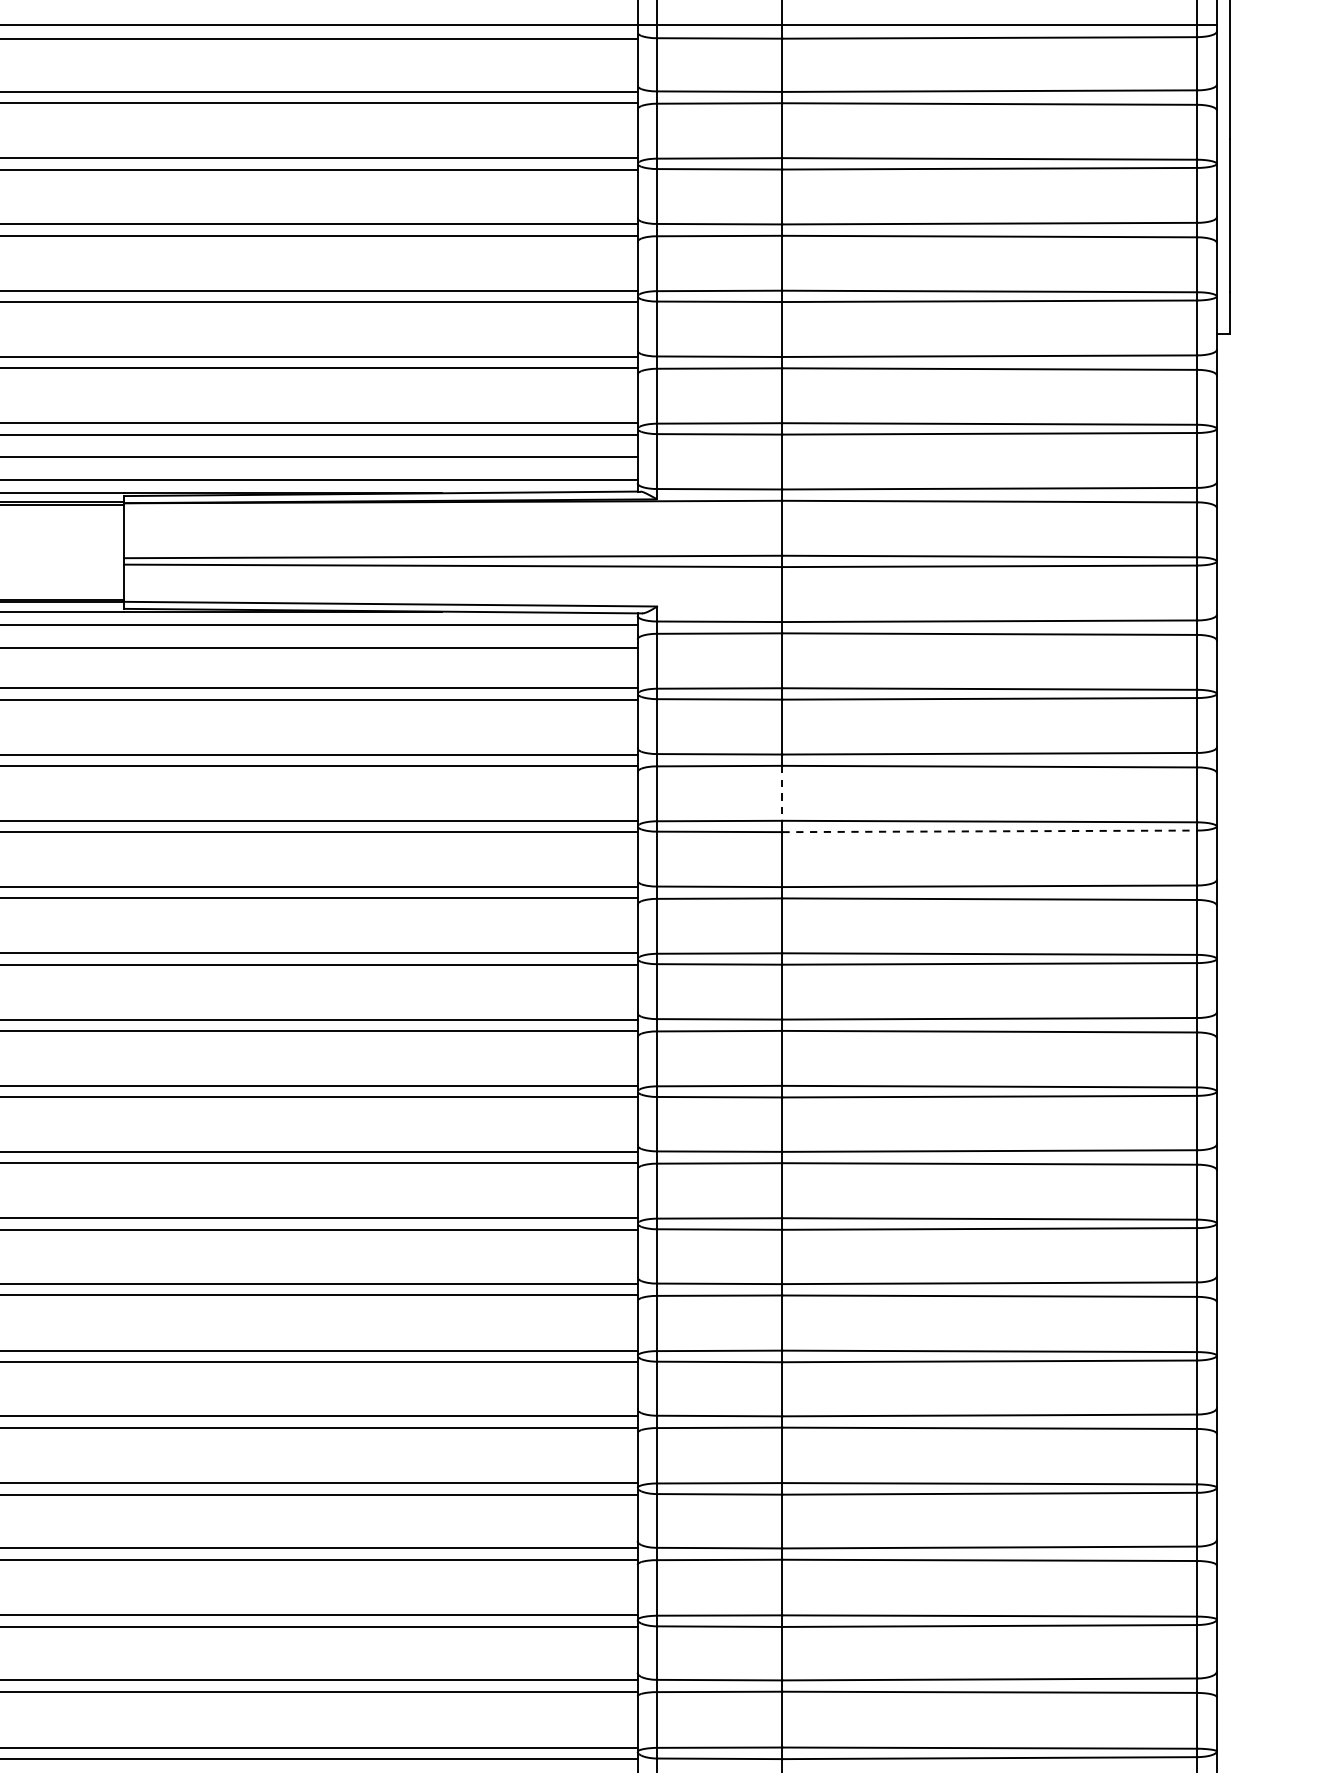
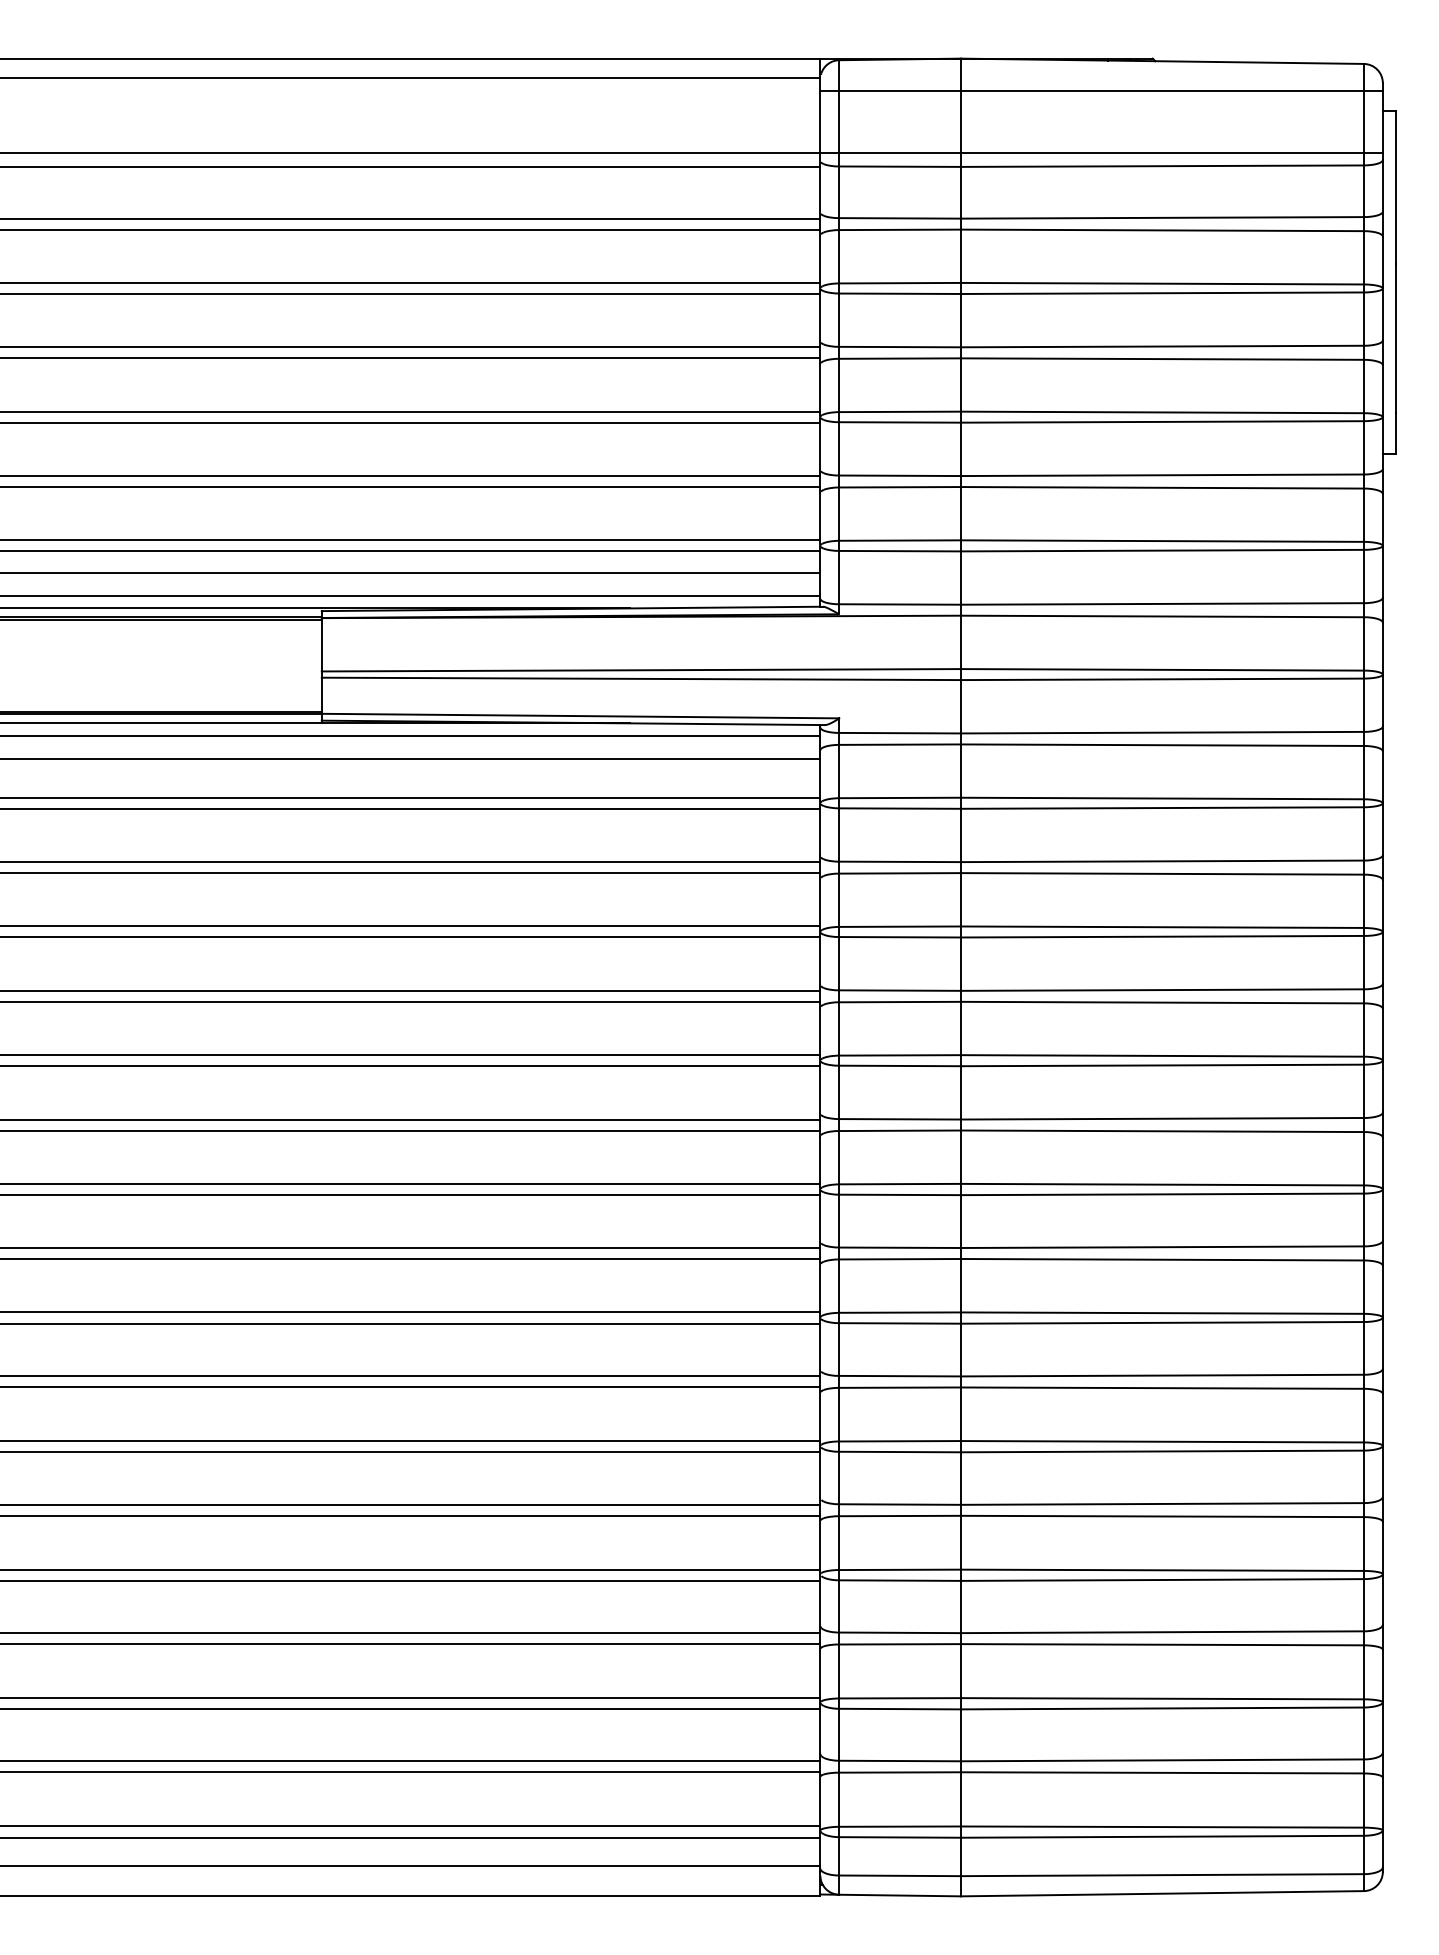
line: (781, 793) -> (960, 899), dashed -> solid
line: (989, 831) -> (1162, 936), dashed -> solid

